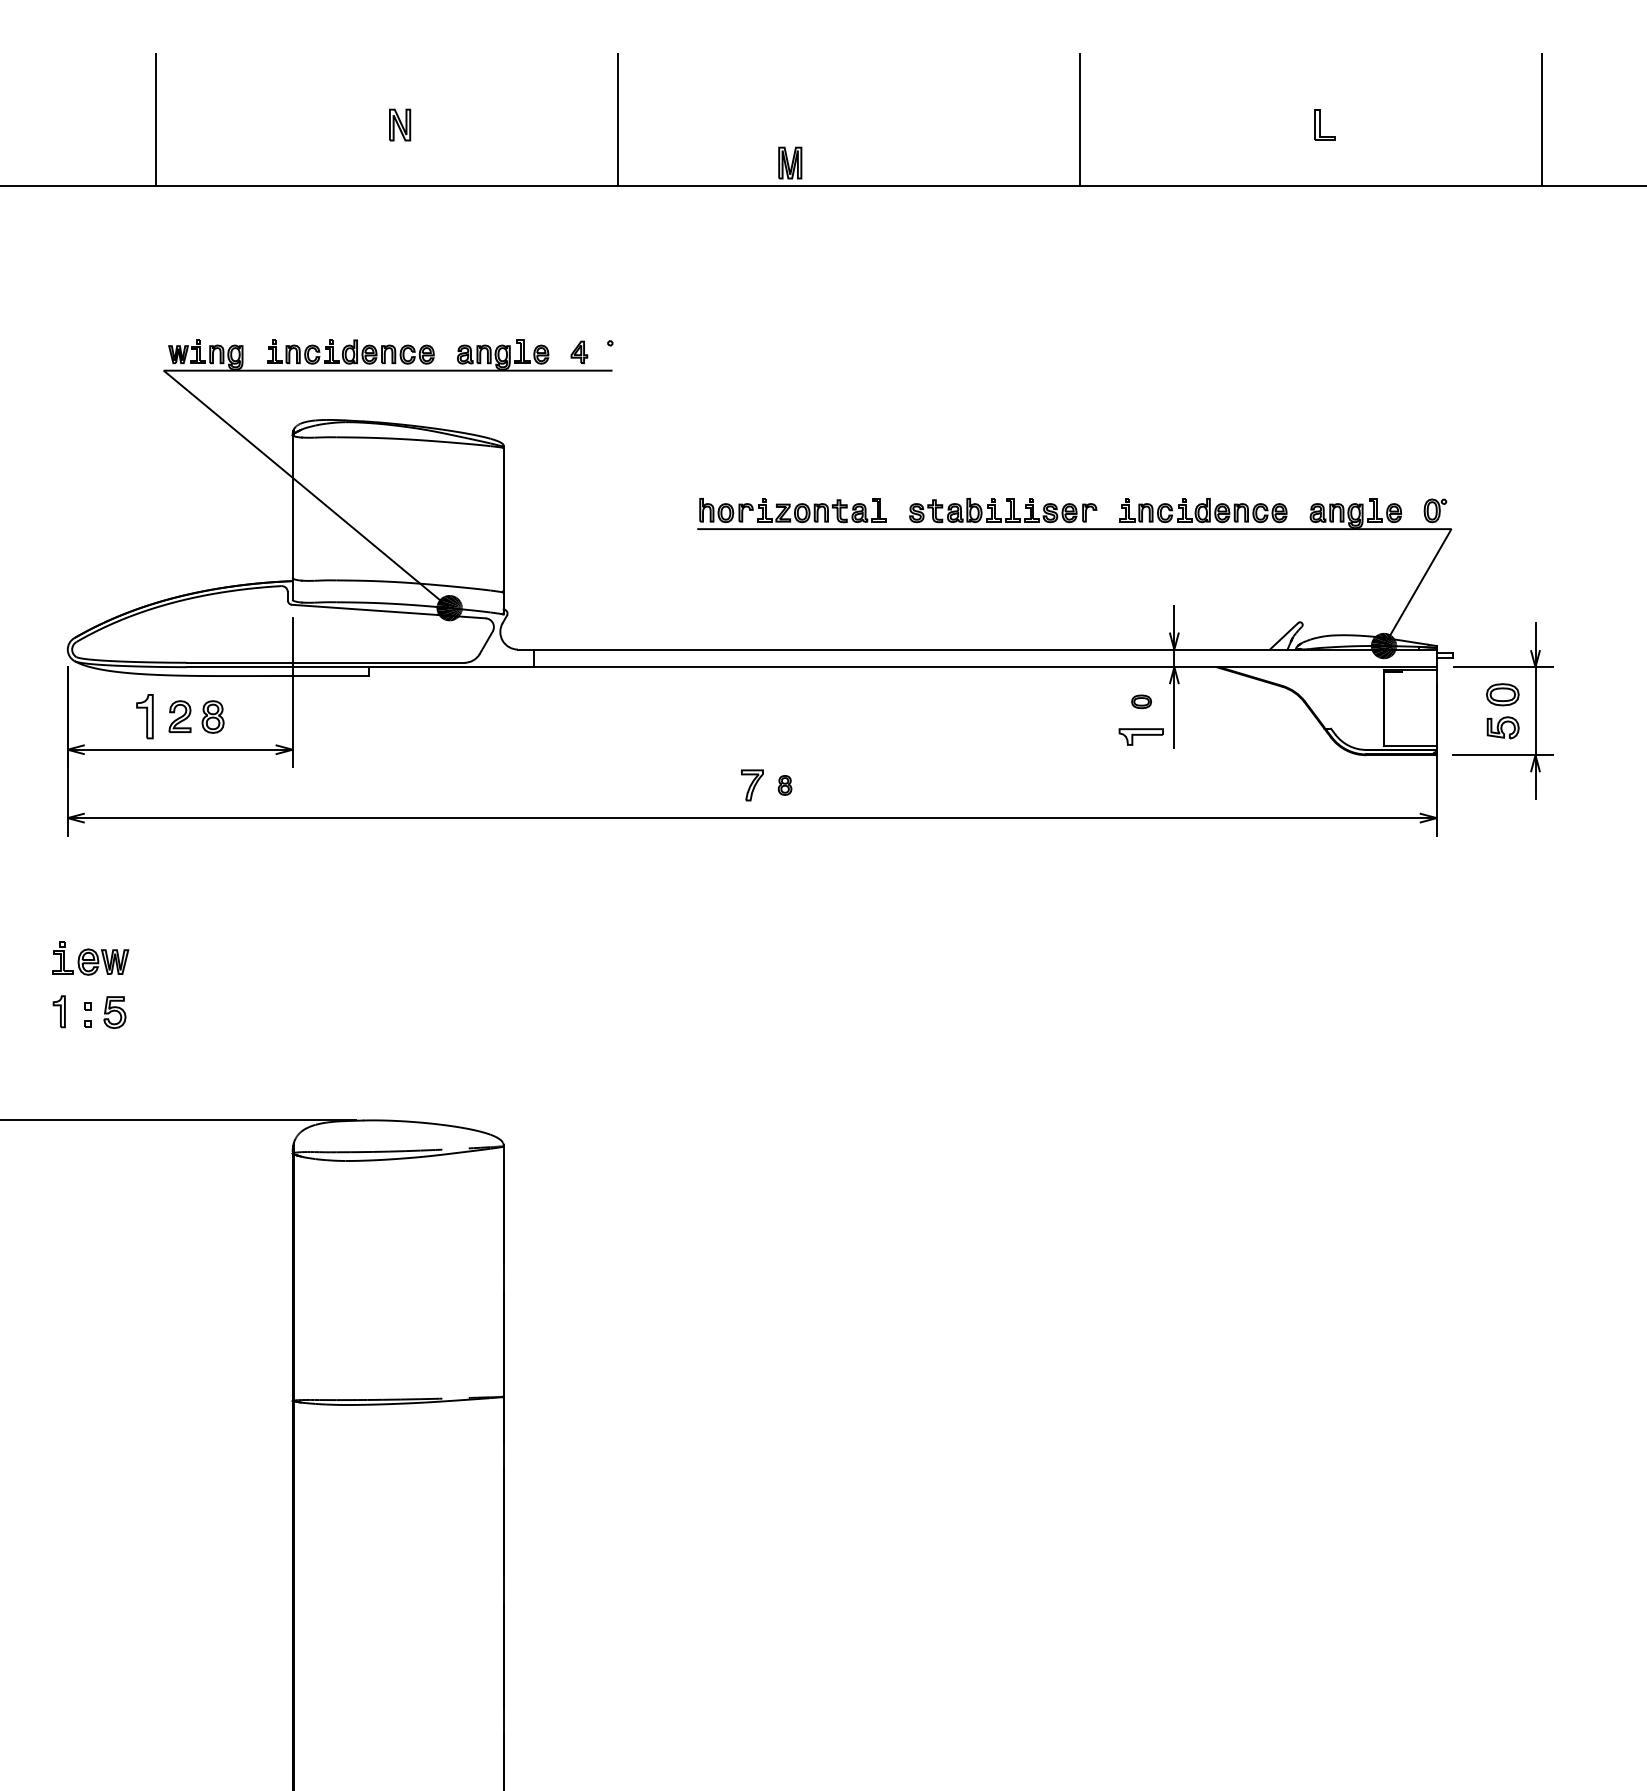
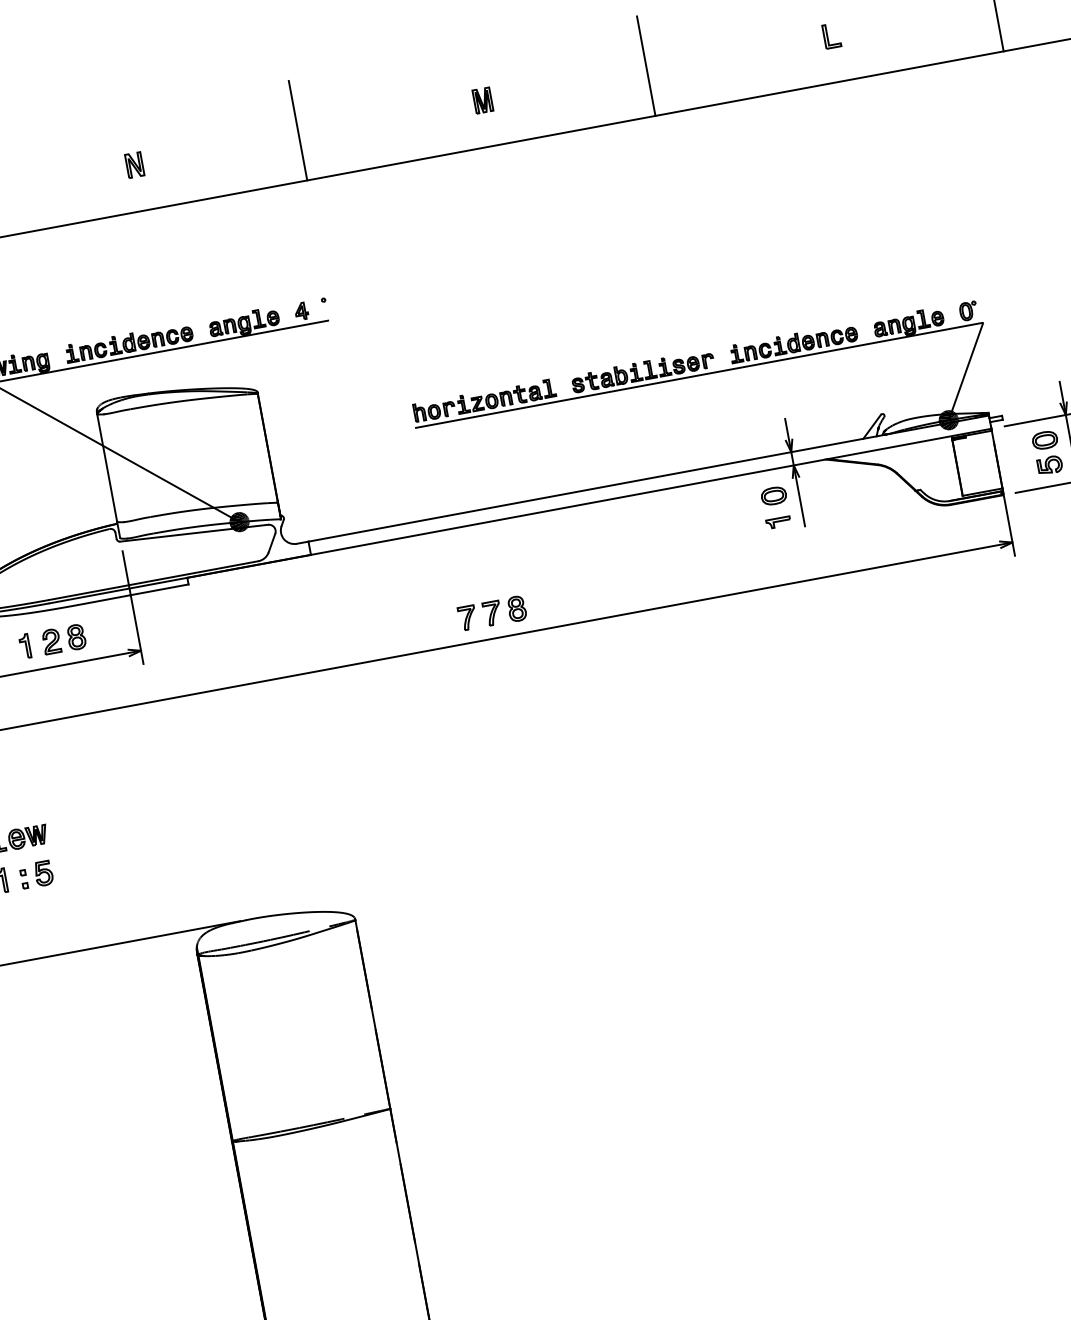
part: (790, 162) -> (483, 100), moved
part: (1141, 701) -> (773, 495), size x1.67
part: (144, 716) -> (24, 646), size x0.71
part: (1140, 736) -> (777, 522), size x0.71
part: (719, 785) -> (467, 618), added
part: (784, 785) -> (516, 609), size x1.67

